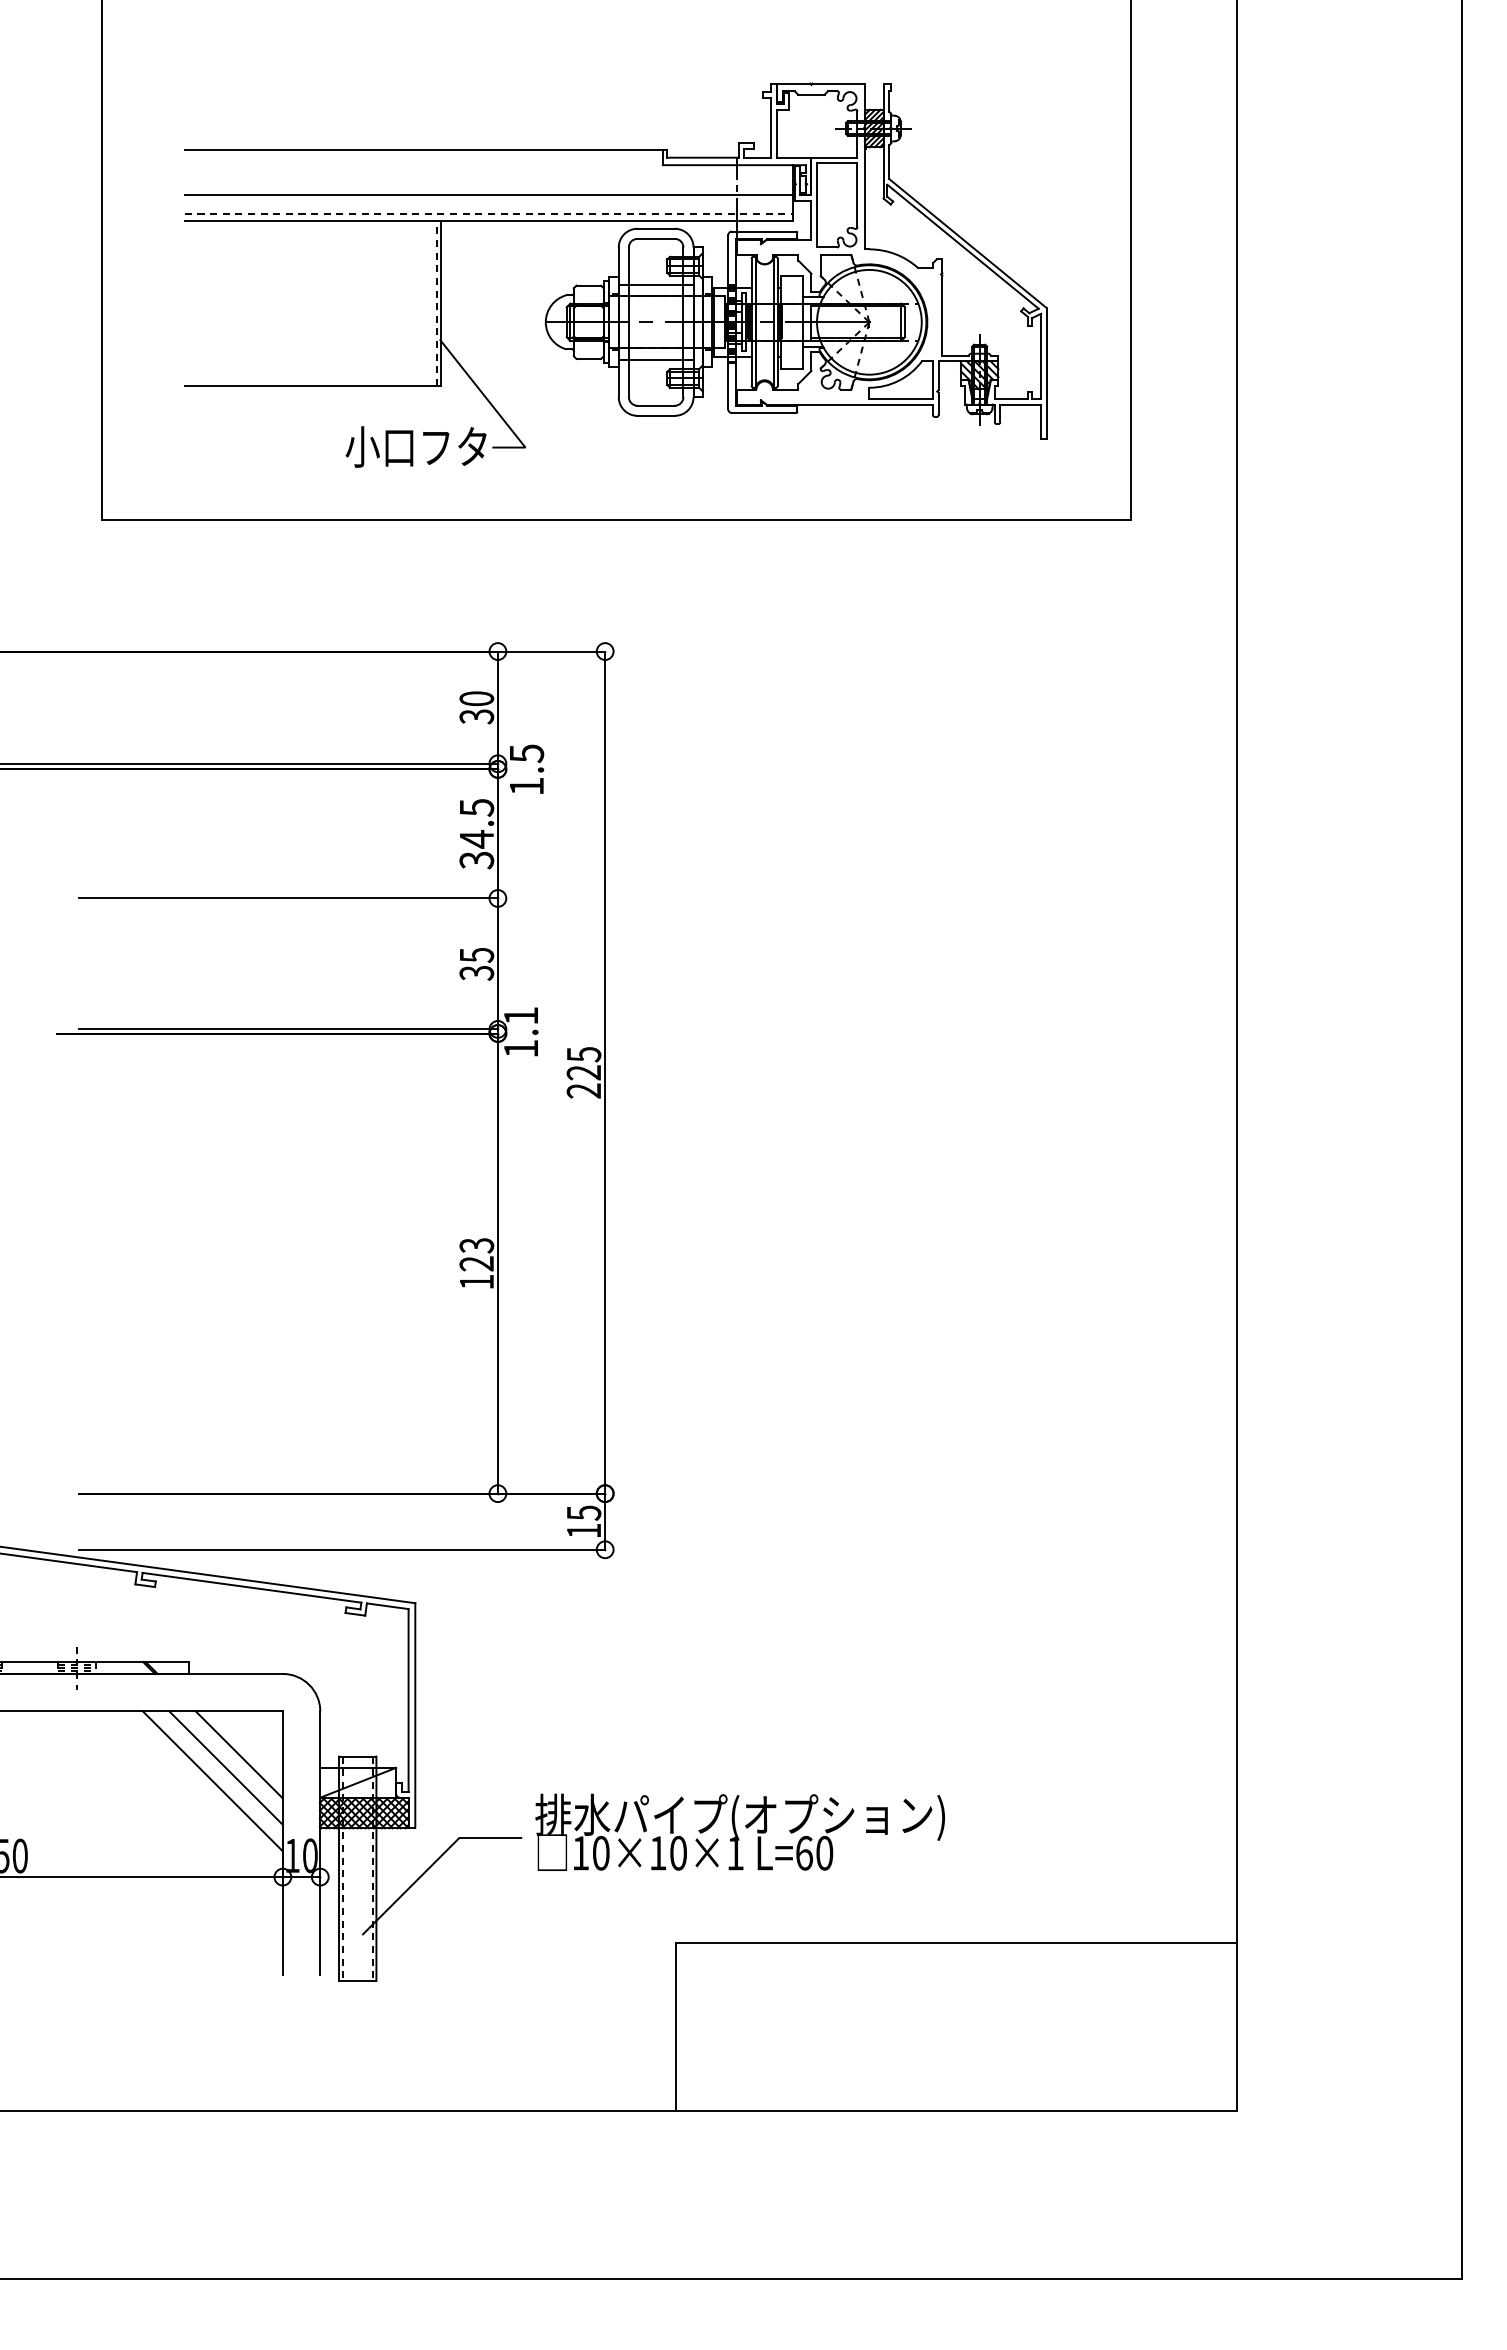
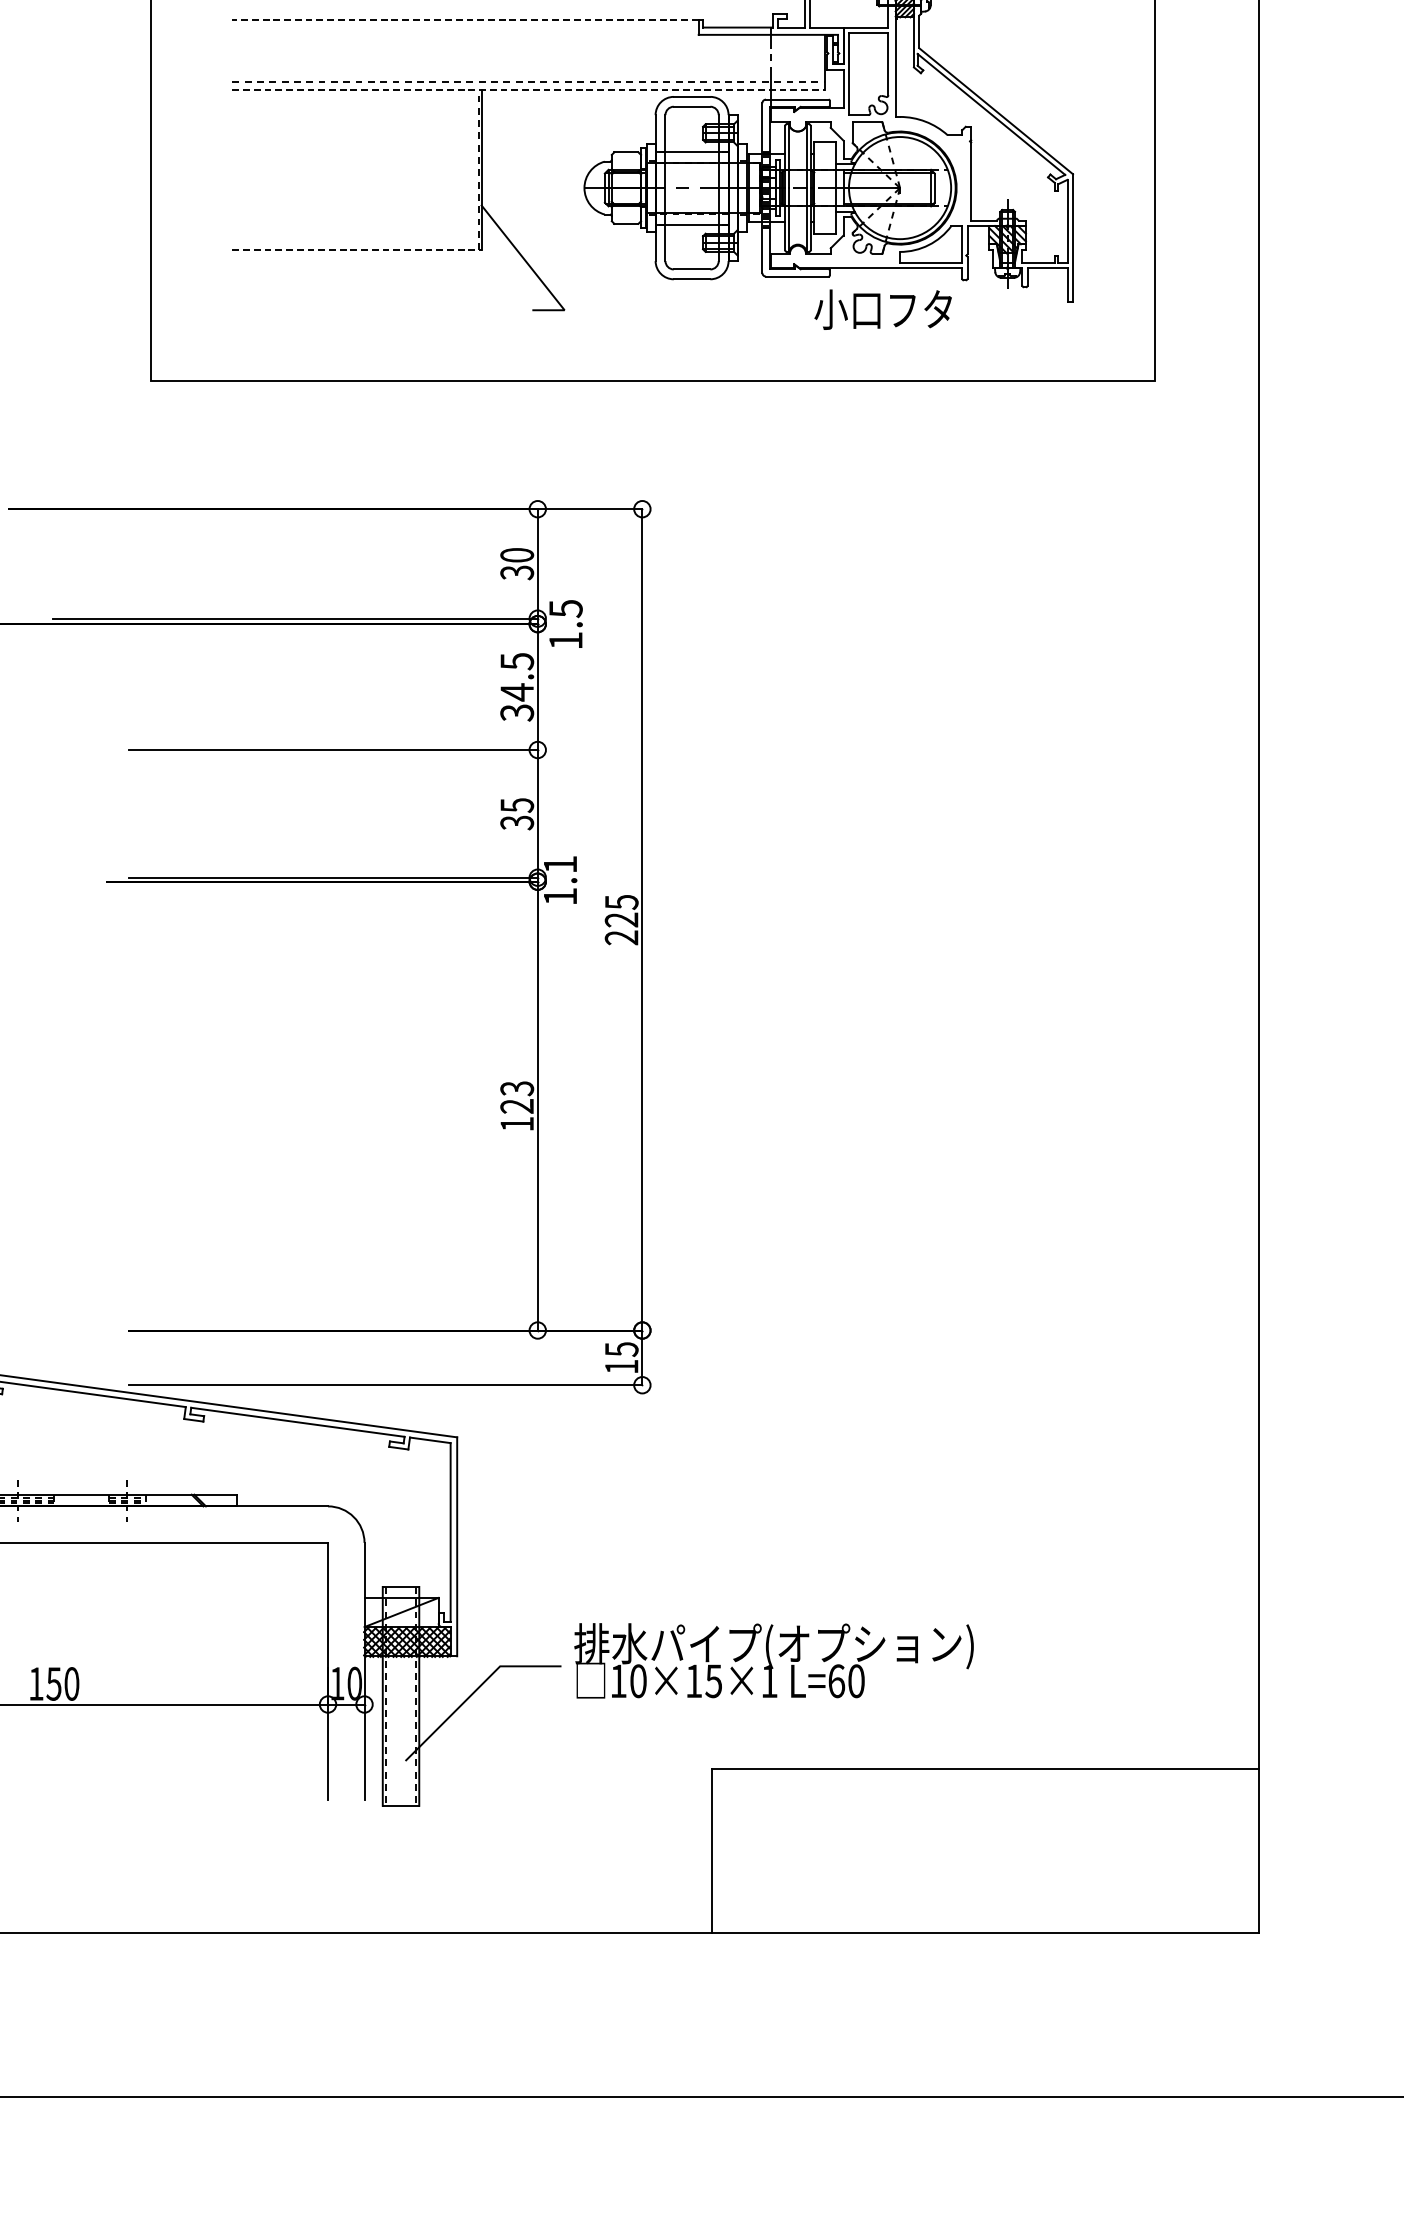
line: (423, 150) -> (465, 20), solid -> dashed
line: (488, 195) -> (528, 64), removed
line: (488, 221) -> (528, 89), solid -> dashed
line: (313, 385) -> (357, 249), solid -> dashed
text: (415, 446) -> (882, 309), moved
line: (238, 1754) -> (284, 1584), removed
line: (225, 1767) -> (272, 1597), removed
line: (212, 1781) -> (259, 1611), removed
text: (677, 1852) -> (712, 1680), 10×10×1 -> 10×15×1

